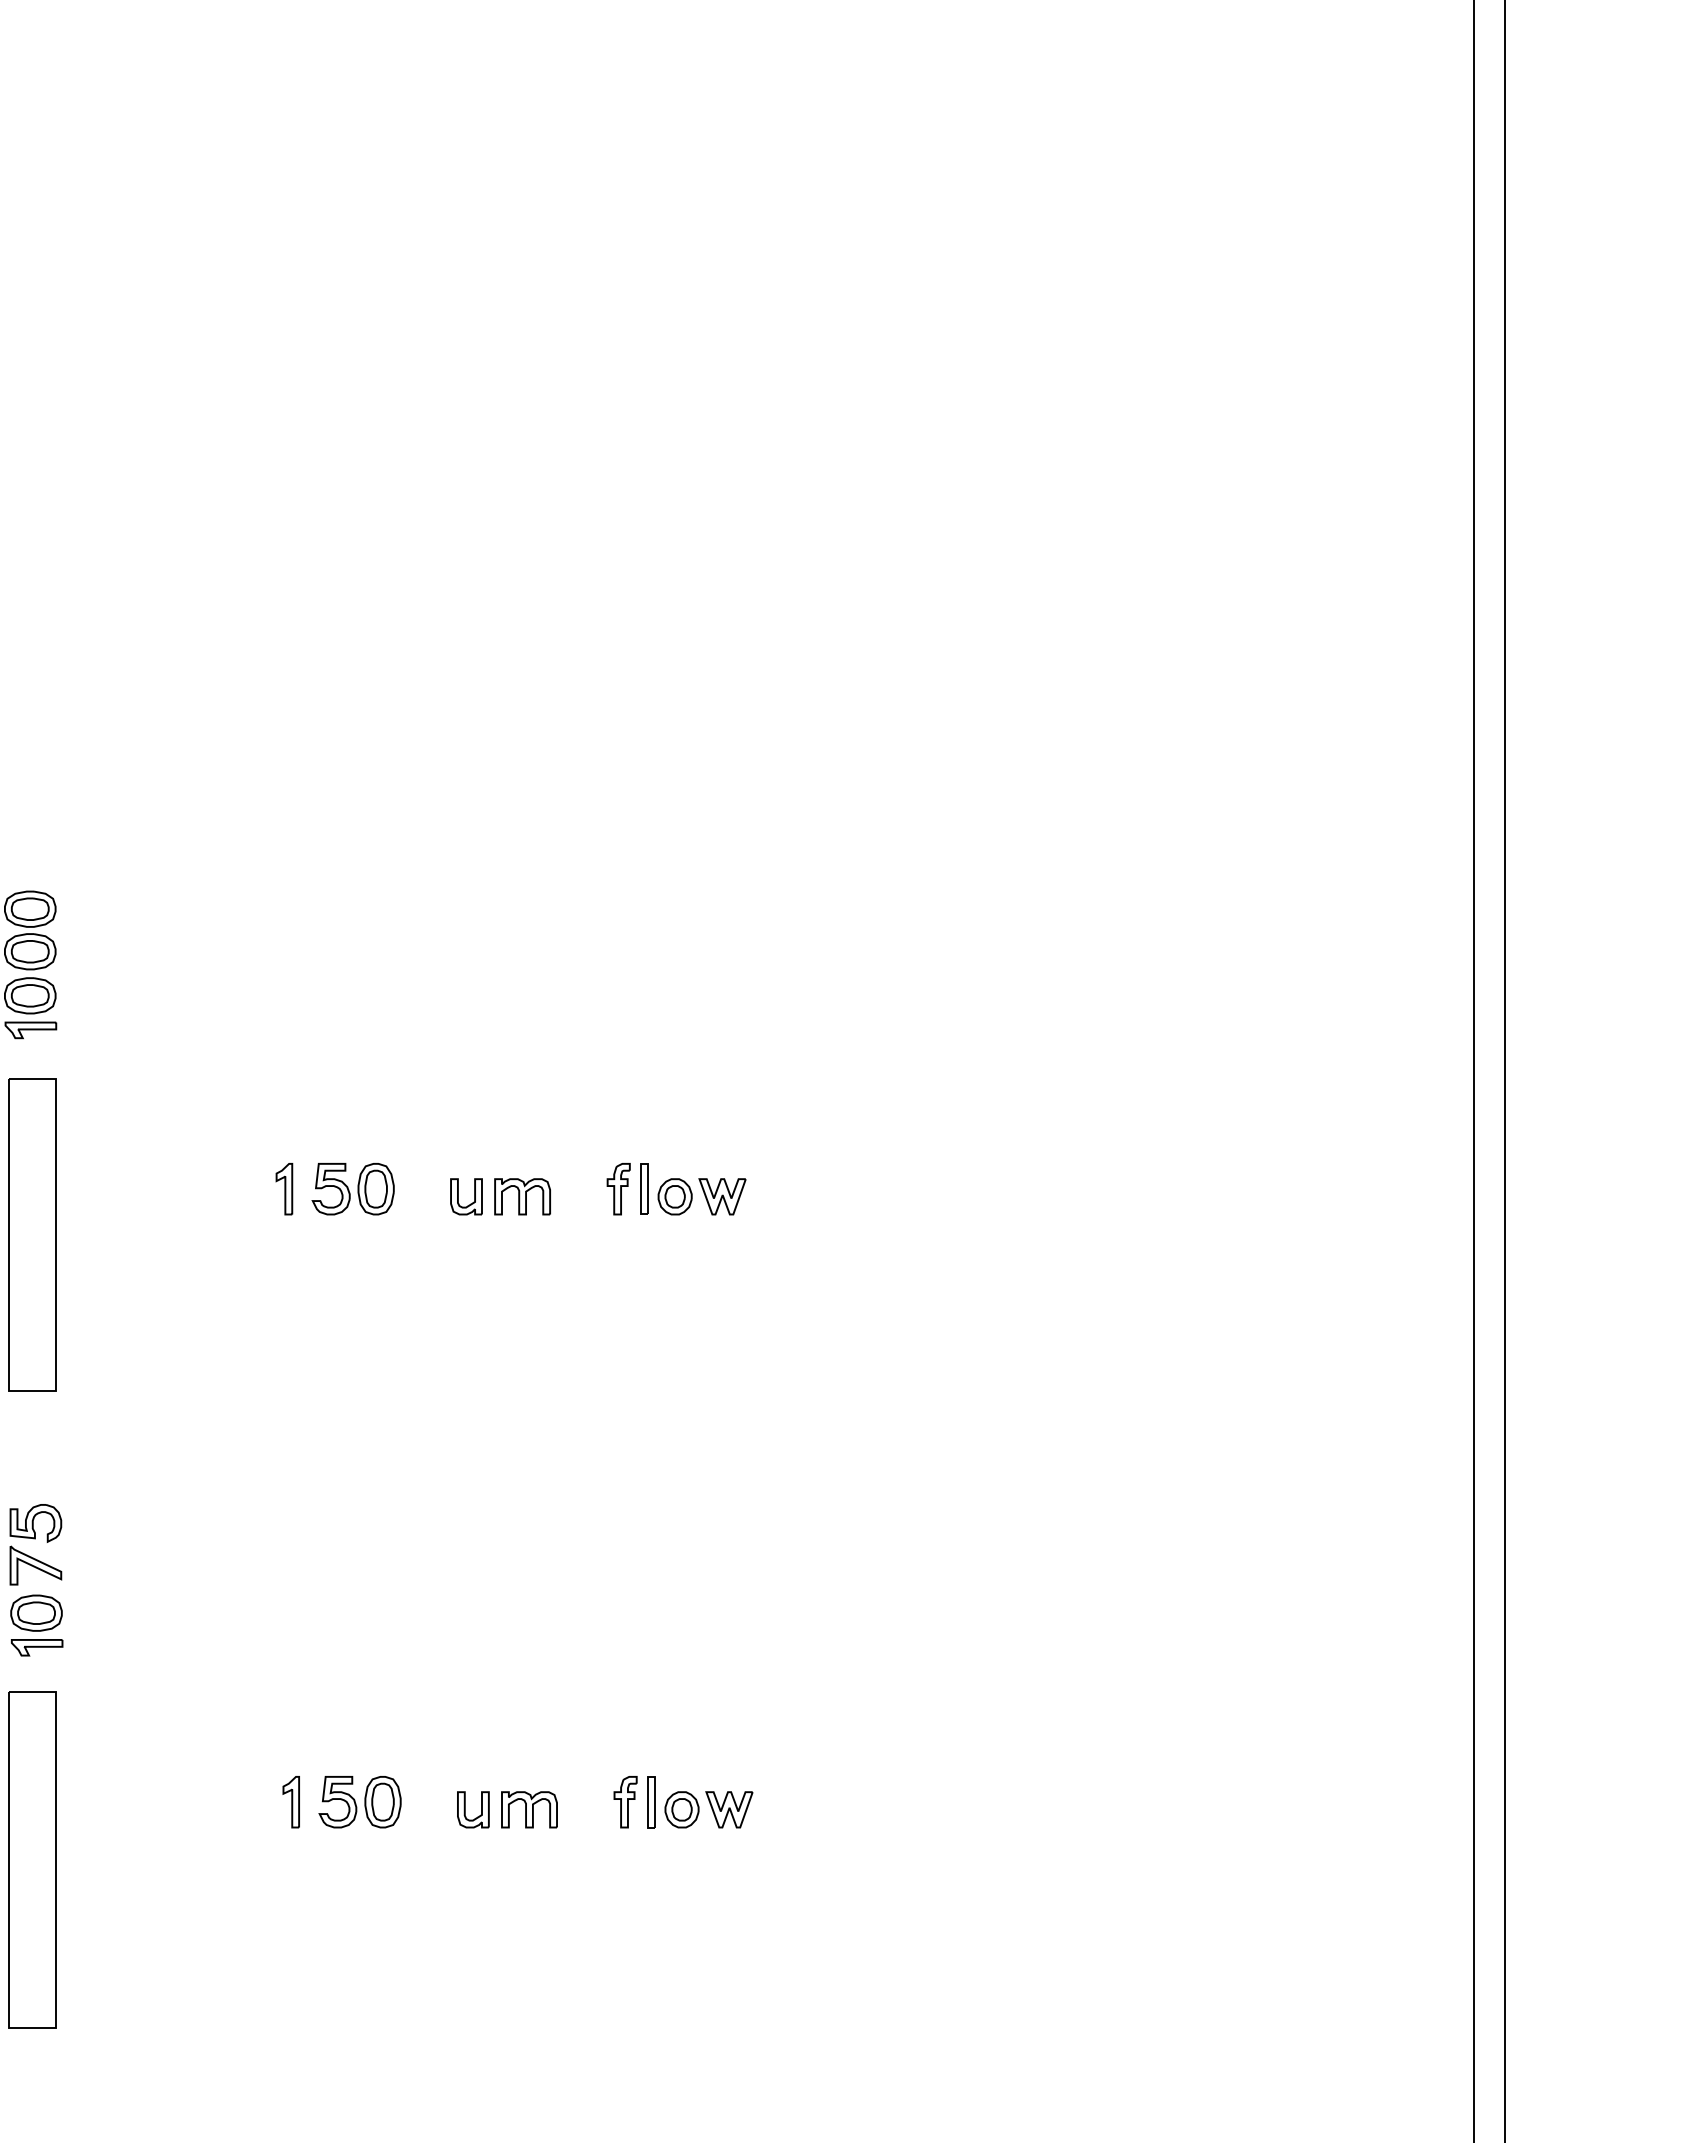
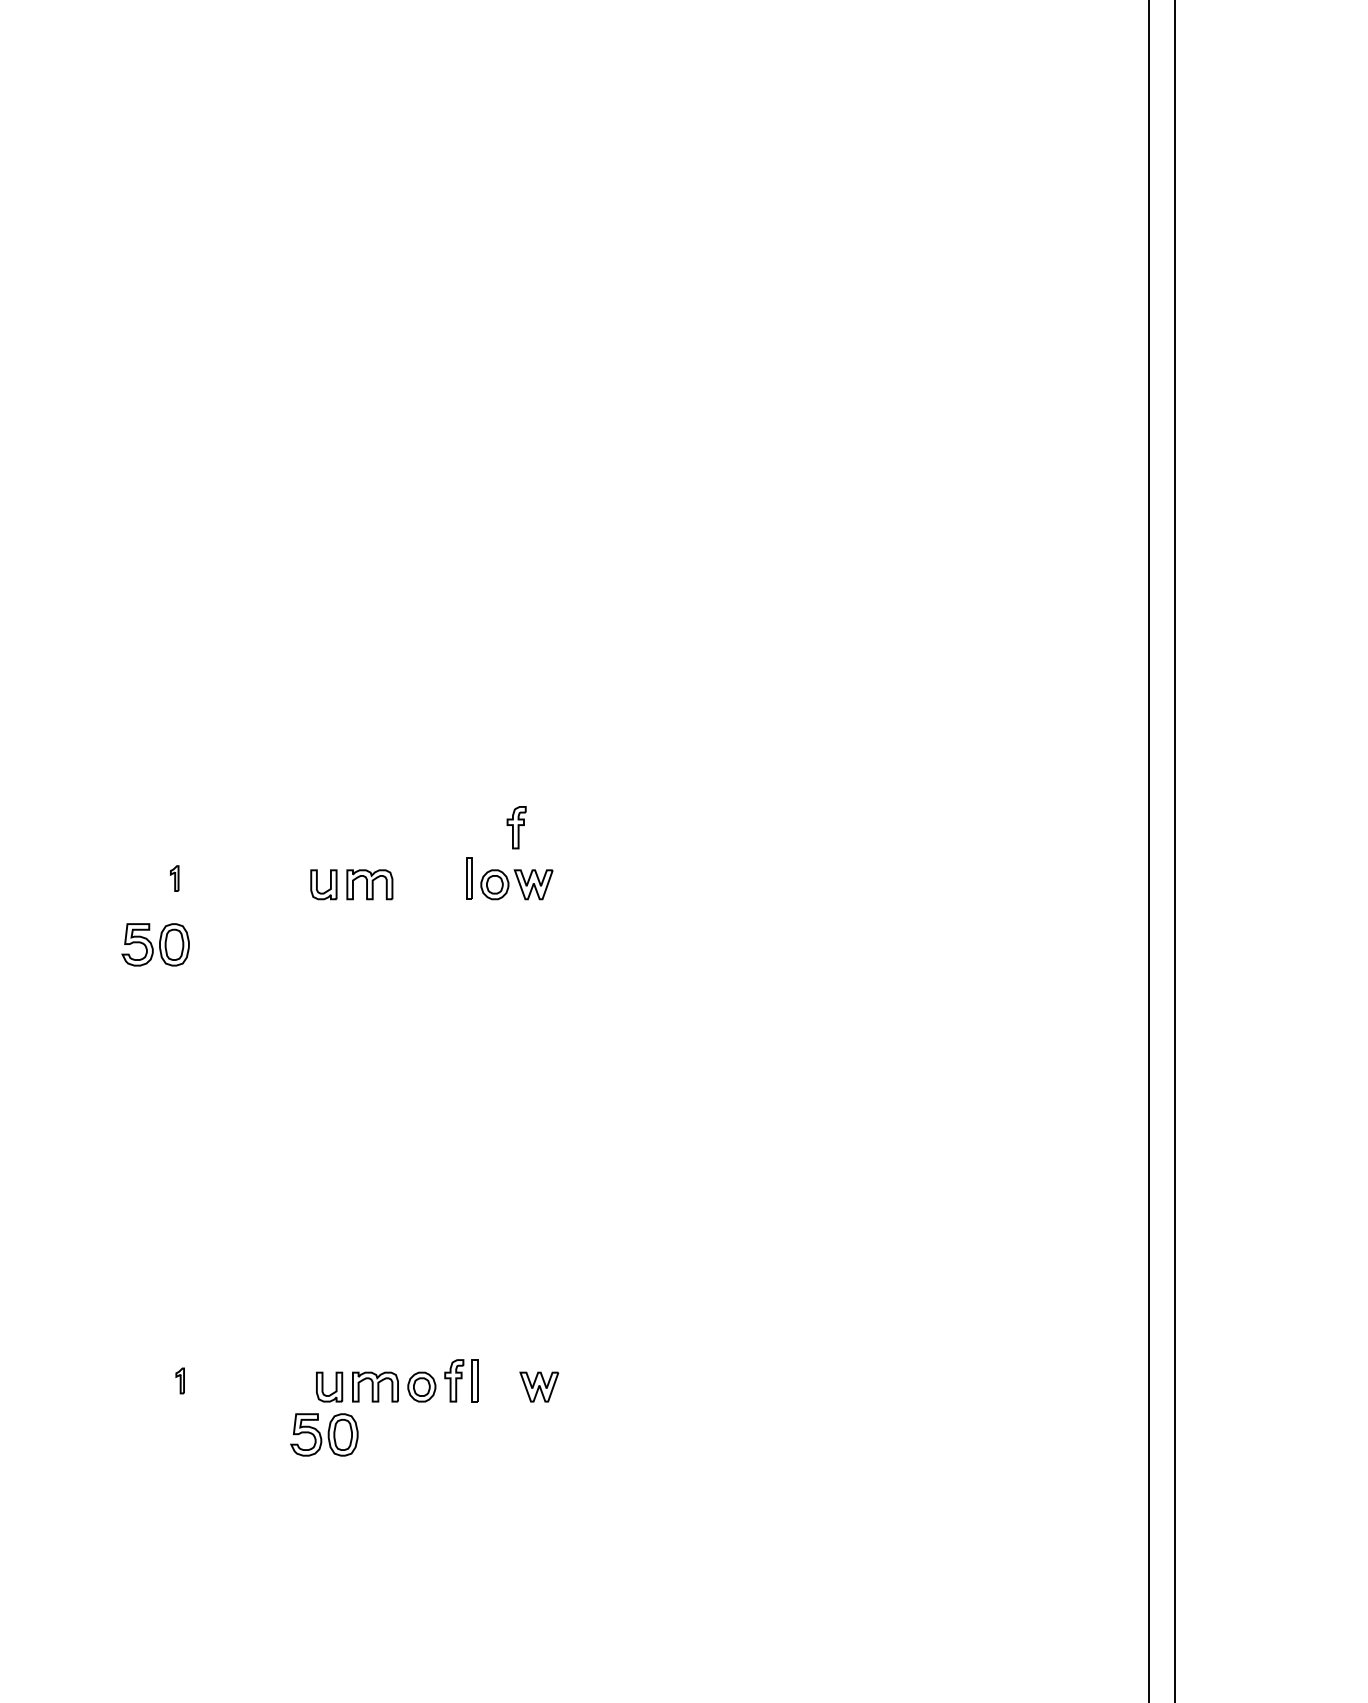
part: (284, 1189) -> (174, 878), size x0.6
part: (352, 1189) -> (155, 945), moved
part: (618, 1189) -> (516, 827), moved
part: (290, 1802) -> (179, 1381), size x0.6
part: (359, 1802) -> (323, 1435), moved
part: (681, 1809) -> (421, 1386), moved

